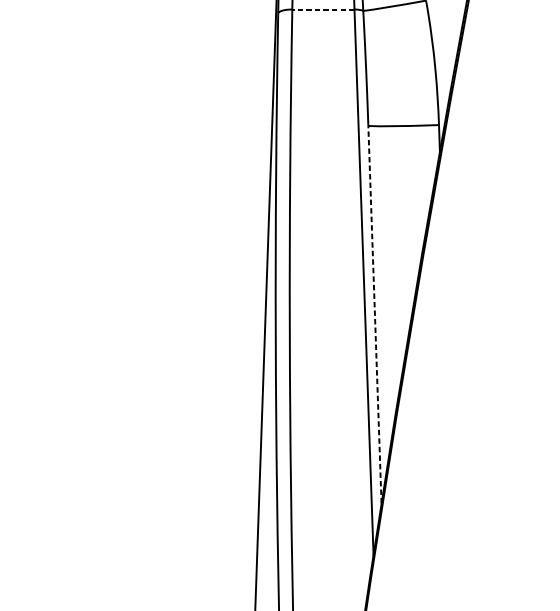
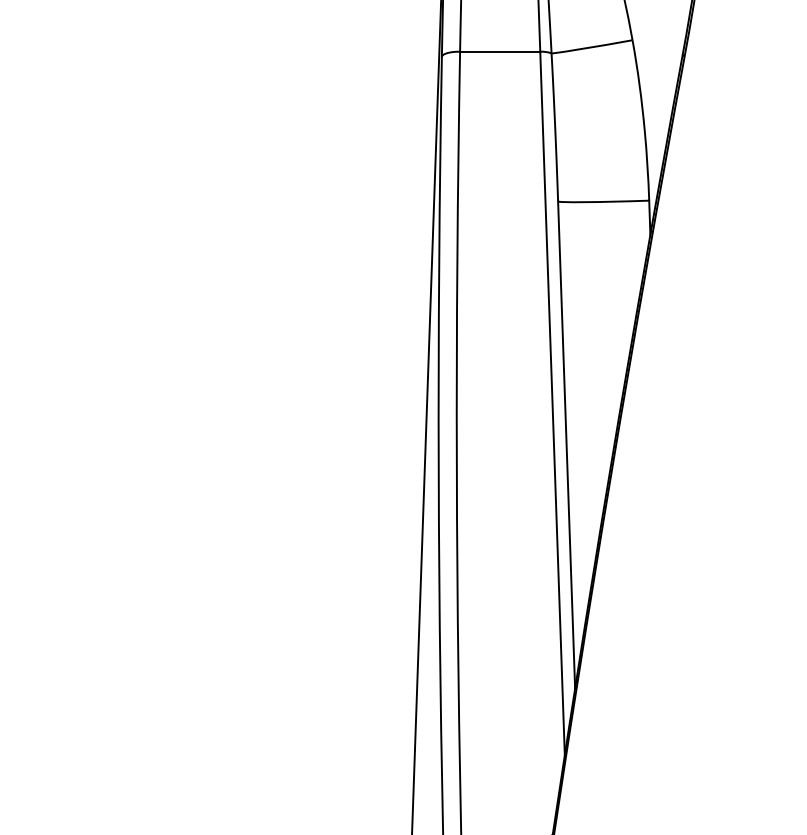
line: (322, 9) -> (499, 51), dashed -> solid
line: (374, 314) -> (566, 445), dashed -> solid

